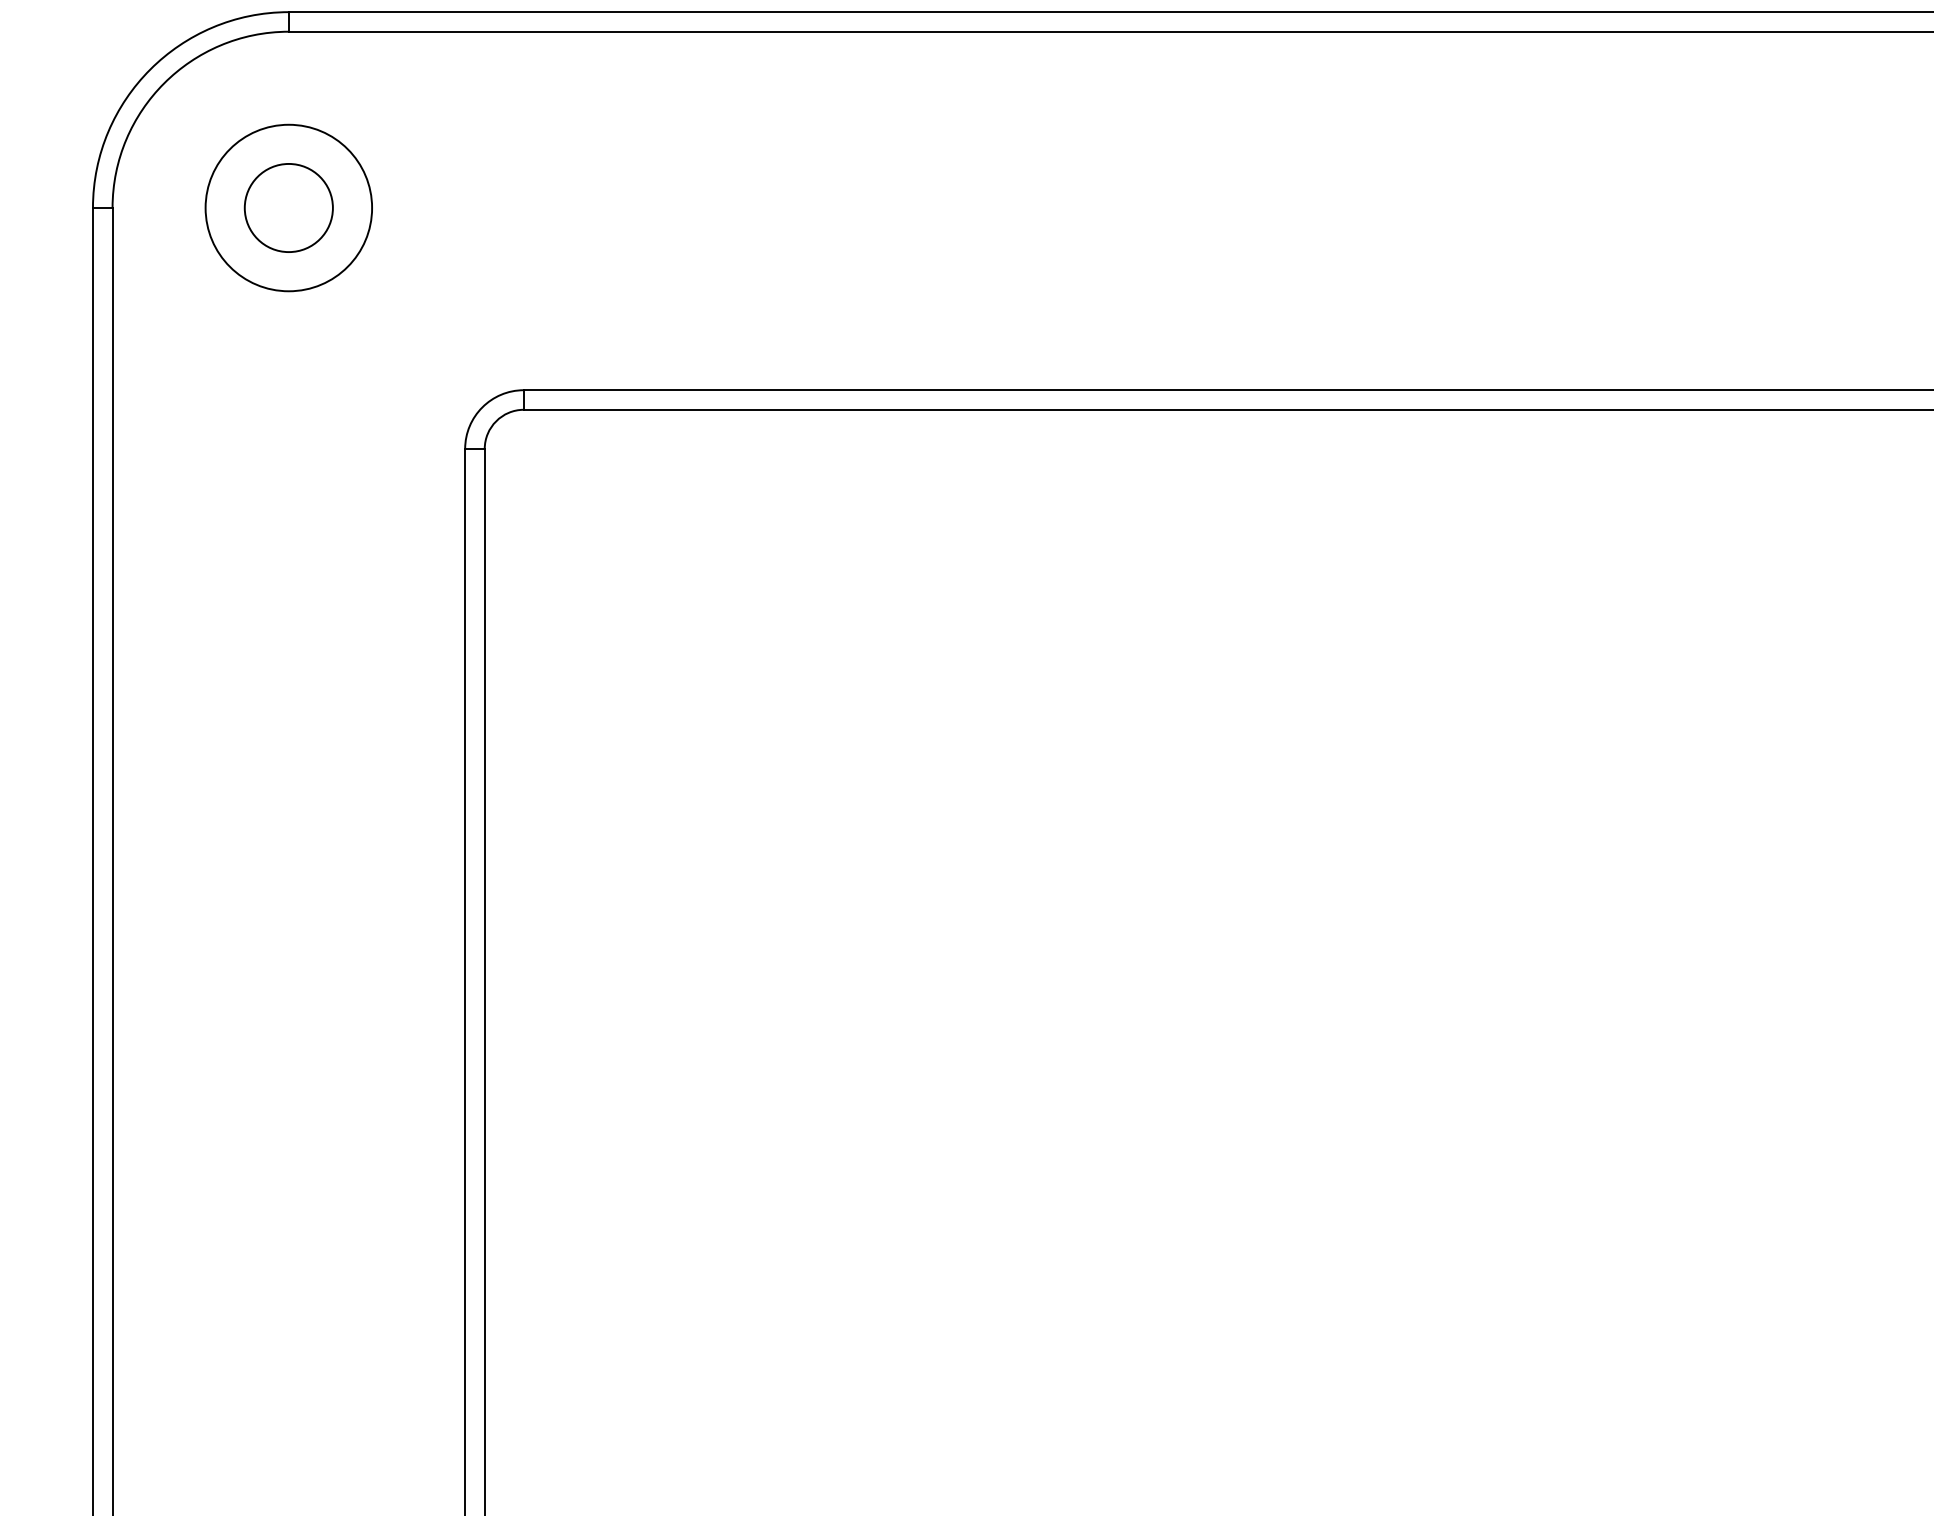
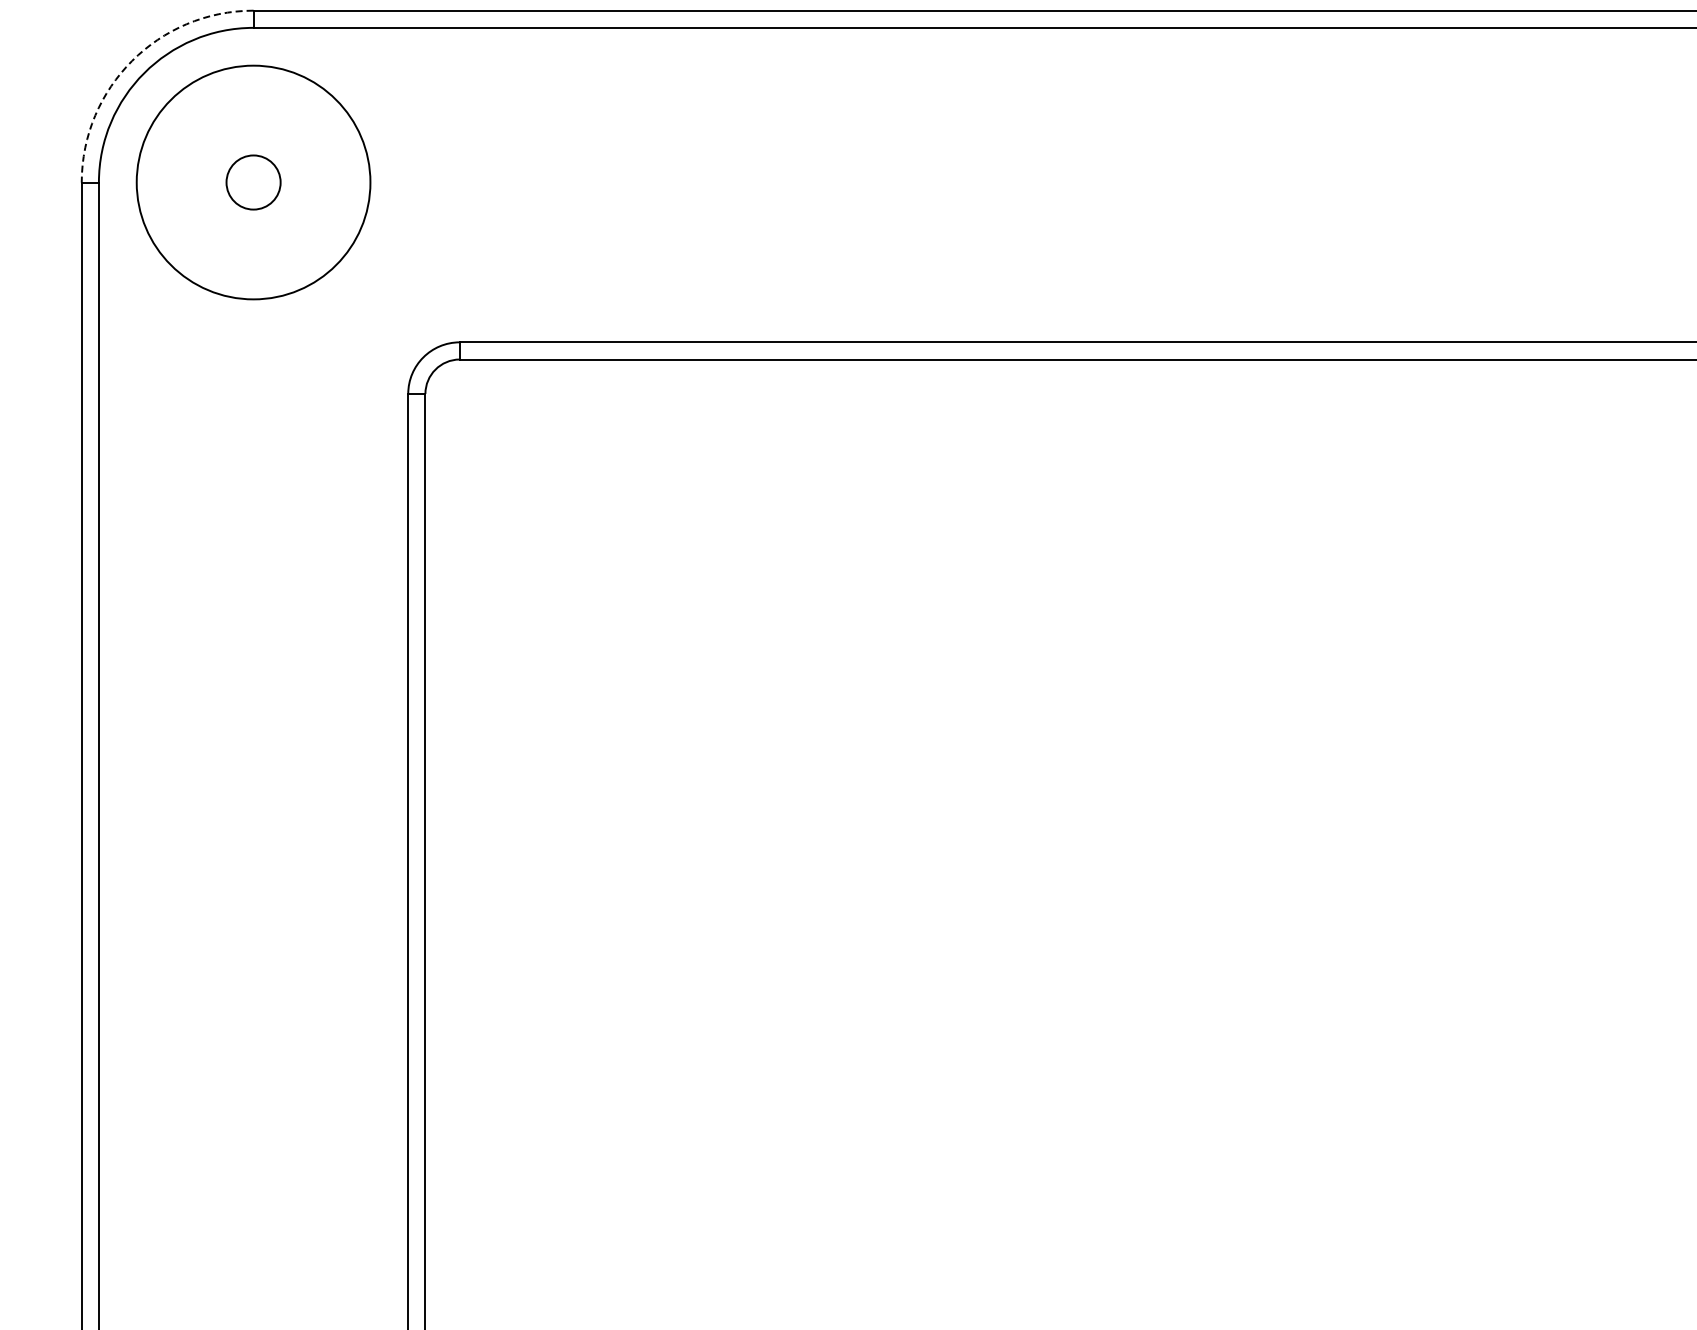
arc: (150, 70) -> (132, 61), solid -> dashed
circle: (288, 207) -> (253, 182), size x0.7
circle: (288, 207) -> (253, 182), size x1.6

